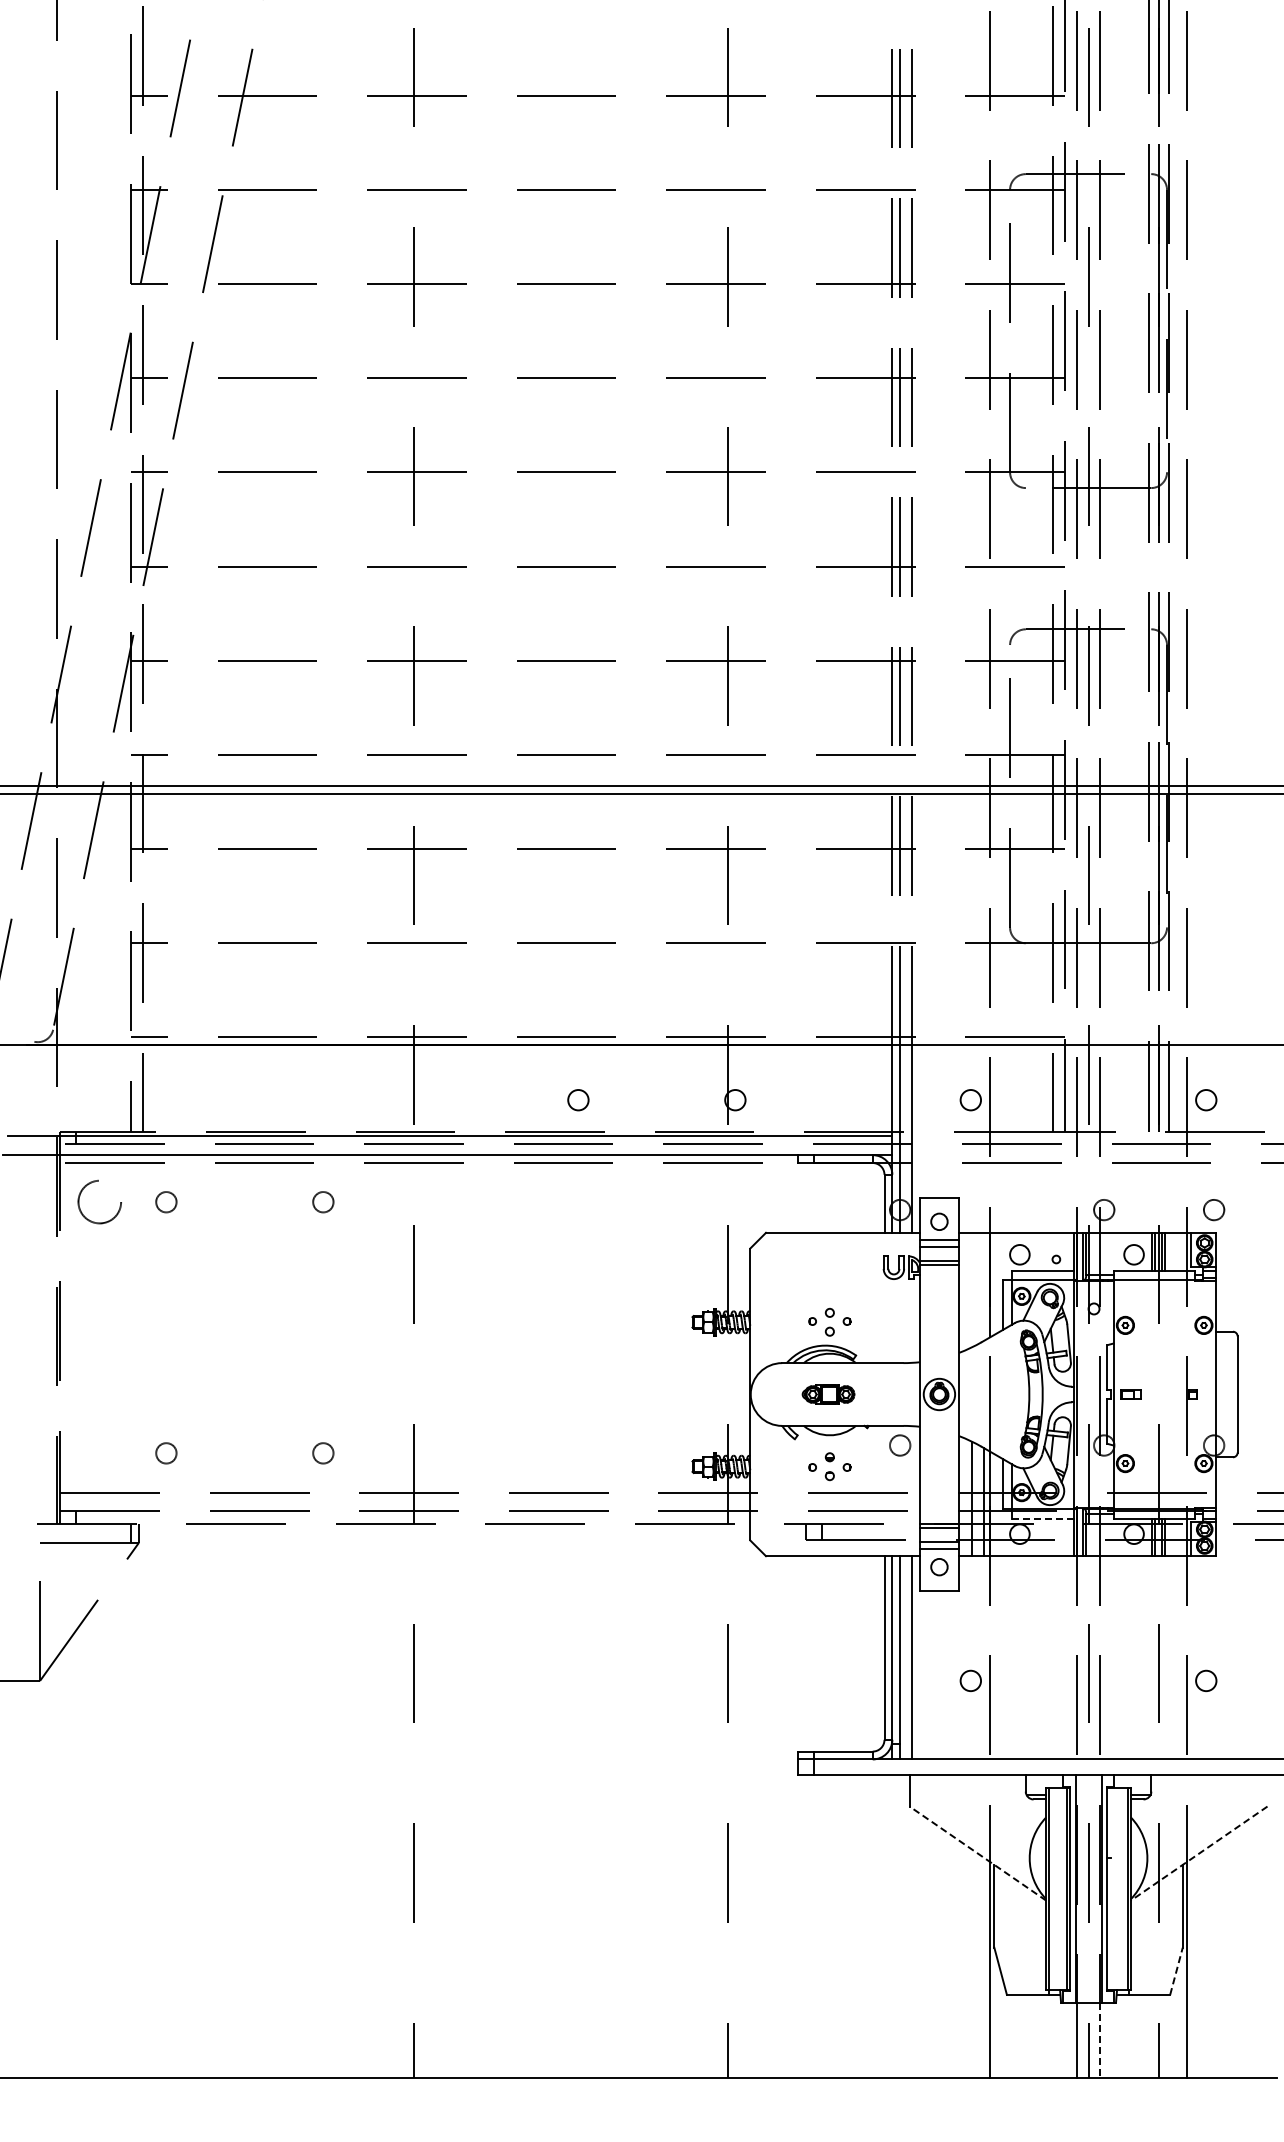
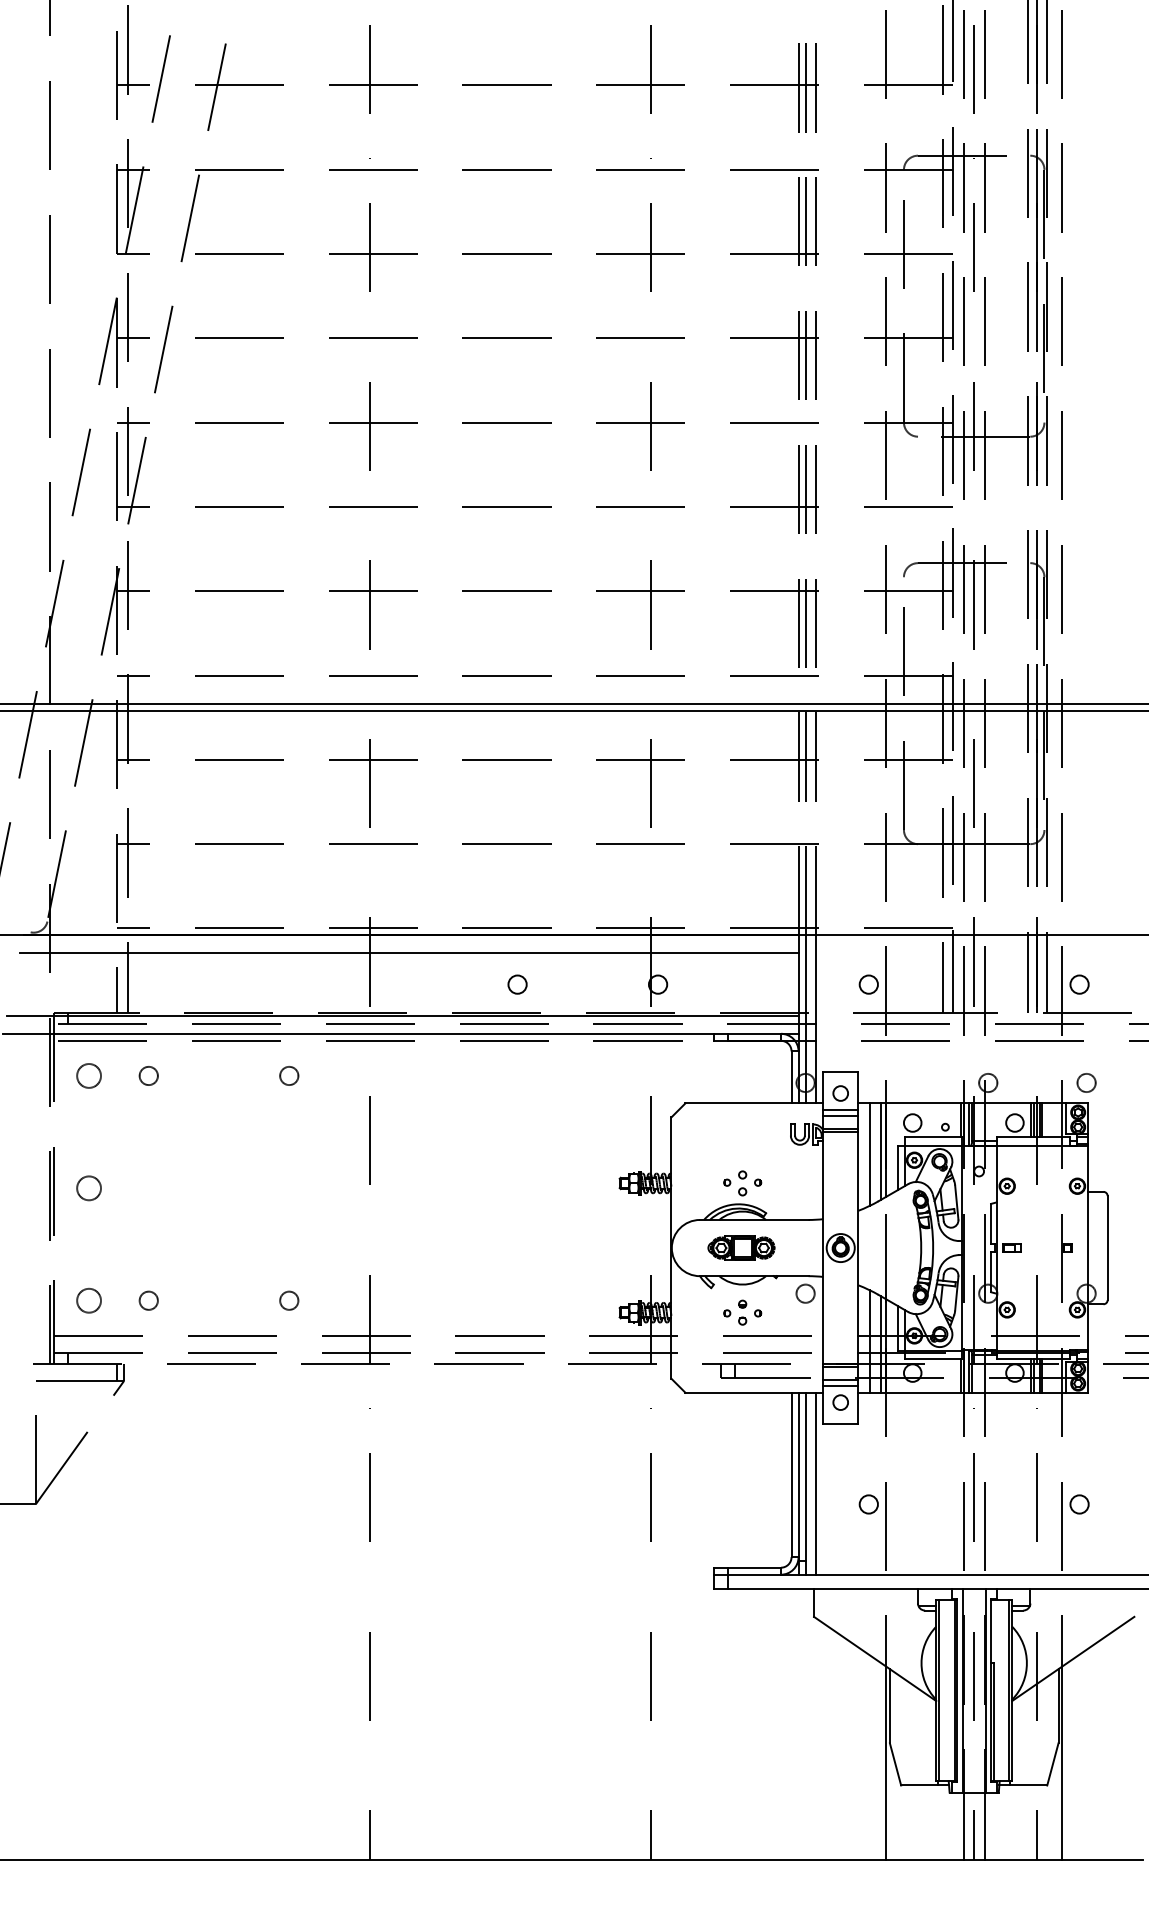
line: (457, 1064) -> (409, 952), added
circle: (99, 1202) -> (88, 1076), size x0.62
line: (984, 1286) -> (881, 1151), added
line: (971, 1289) -> (869, 1154), added
circle: (99, 1327) -> (88, 1188), added
part: (828, 1394) -> (741, 1248), size x1.43
circle: (99, 1453) -> (88, 1300), added
line: (1042, 1518) -> (932, 1359), dashed -> solid
line: (977, 1853) -> (874, 1658), dashed -> solid
line: (1199, 1853) -> (1073, 1658), dashed -> solid
line: (1110, 1924) -> (993, 1722), added
line: (1176, 1970) -> (1052, 1763), dashed -> solid
line: (1100, 2040) -> (984, 1826), dashed -> solid

